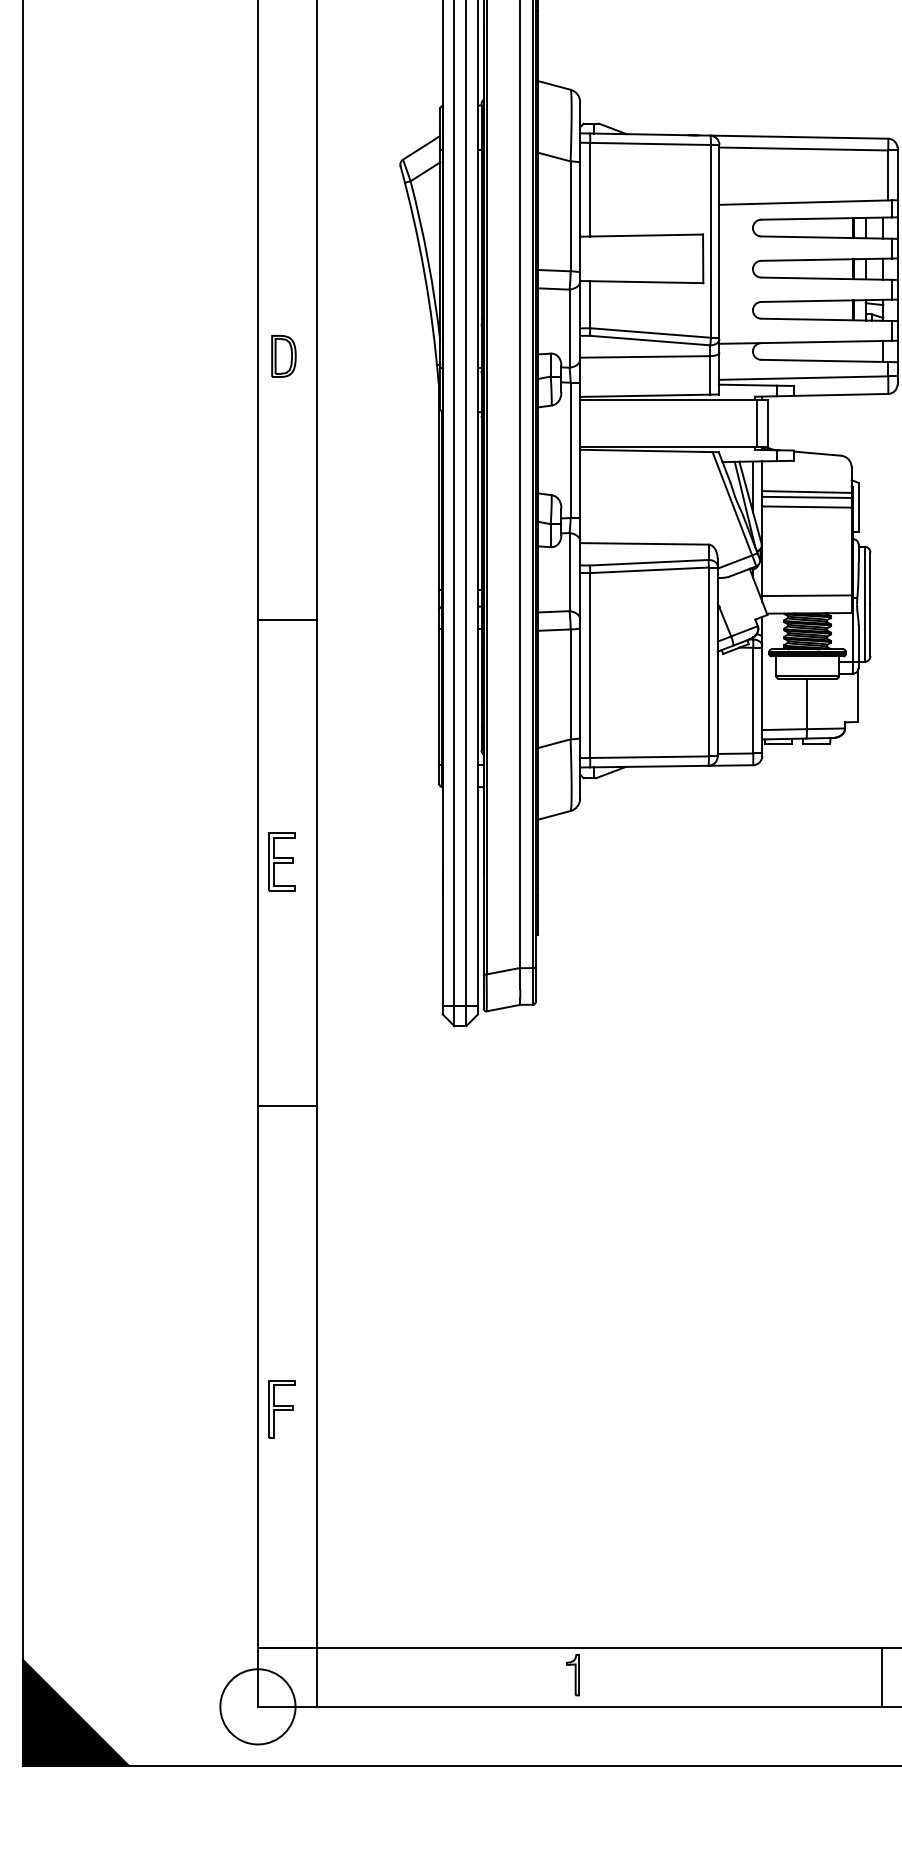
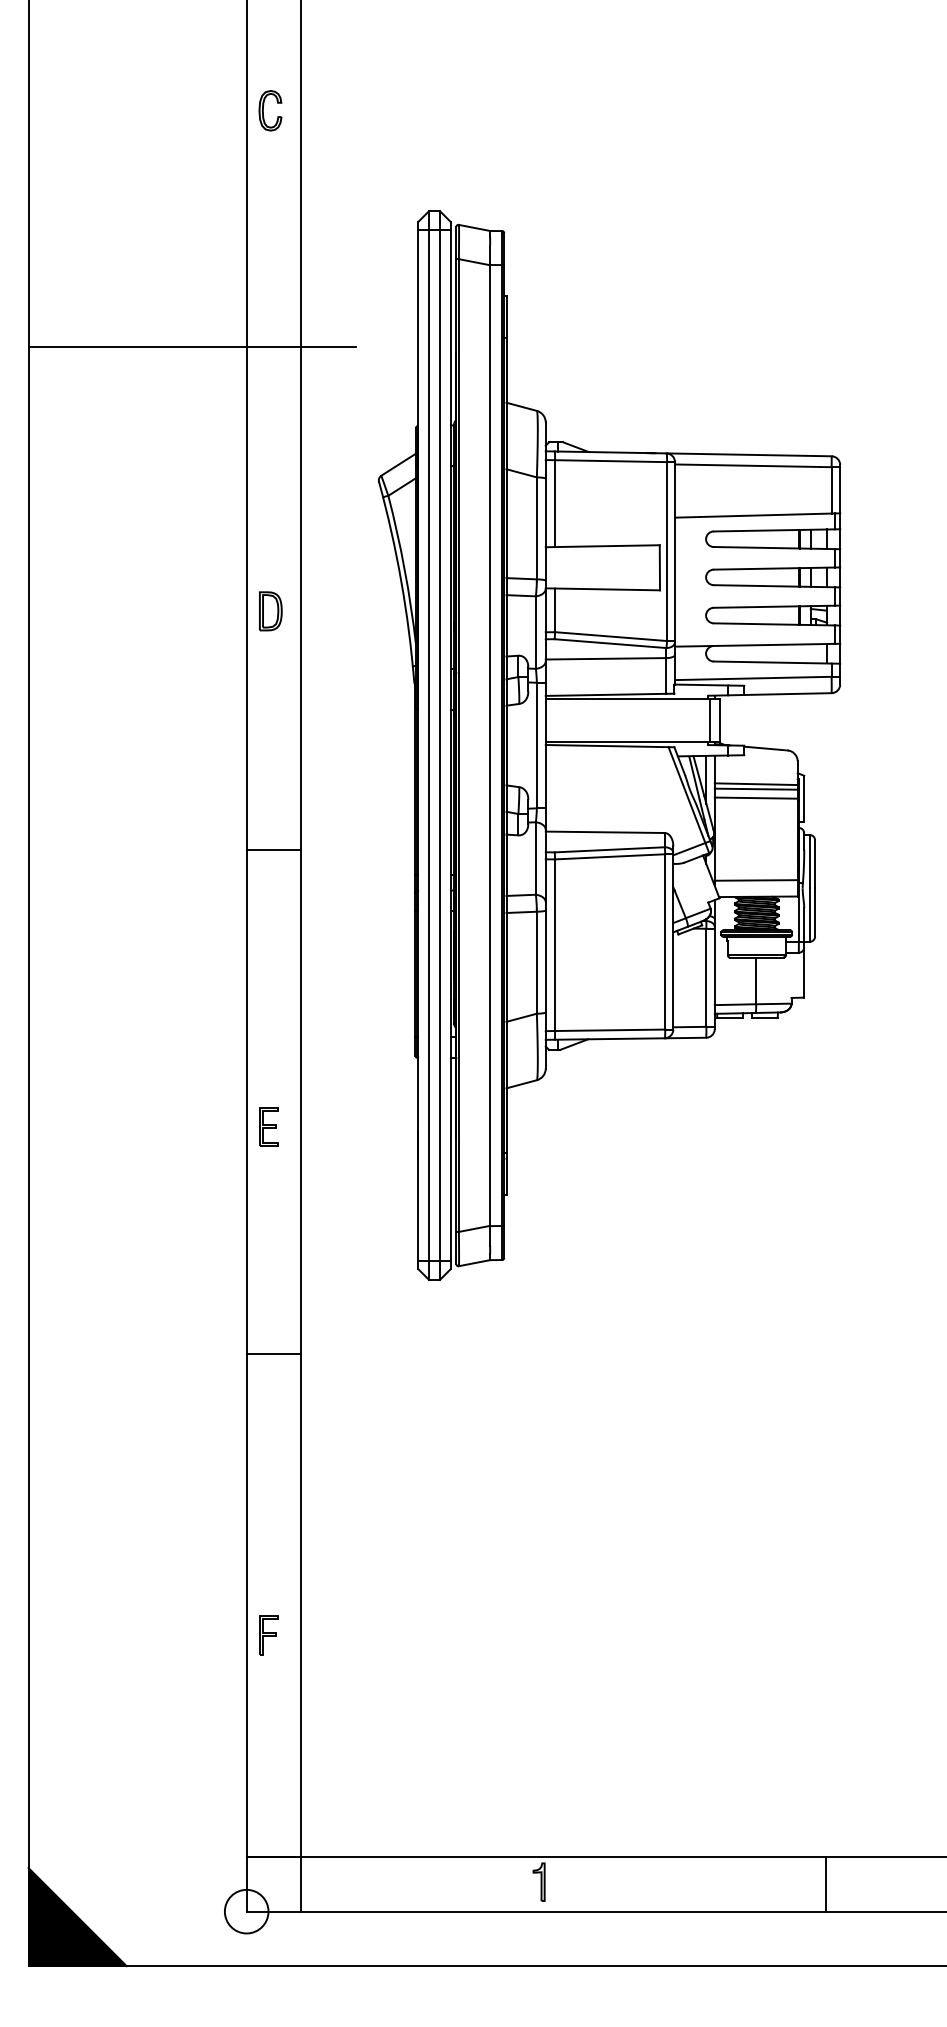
line: (198, 20) -> (191, 346), added
part: (283, 356) -> (270, 611), moved
line: (286, 620) -> (273, 850), moved
part: (281, 860) -> (268, 1126), size x0.71
part: (281, 1409) -> (268, 1635), size x0.71
circle: (257, 1706) -> (246, 1911), size x0.62

